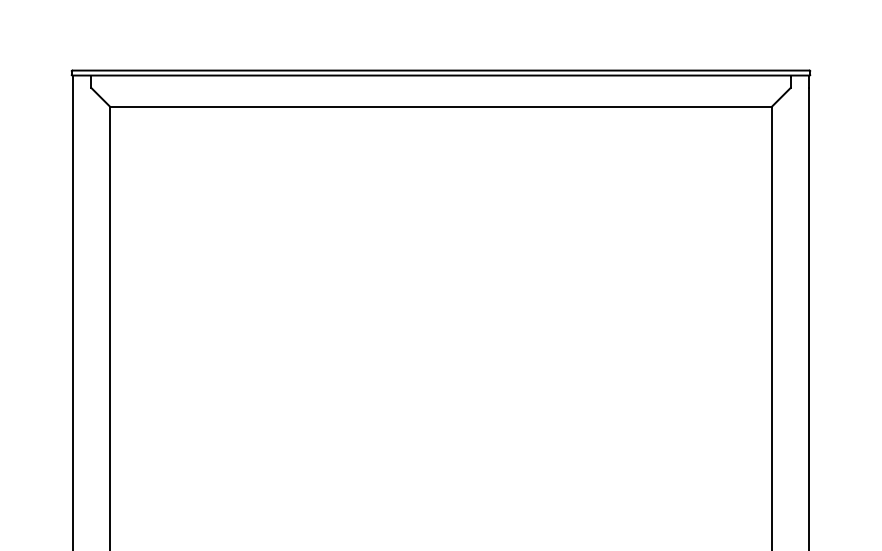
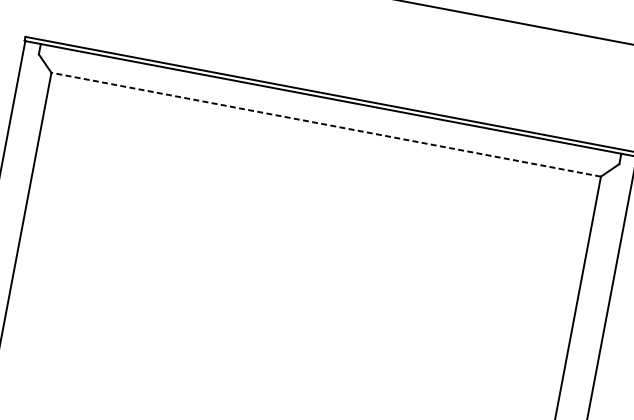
line: (441, 106) -> (326, 124), solid -> dashed

